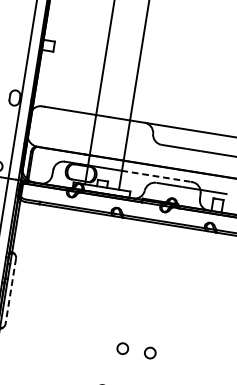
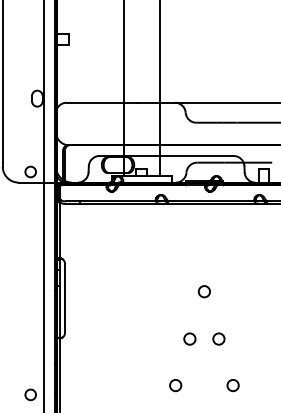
line: (156, 176) -> (196, 156), dashed -> solid
line: (11, 291) -> (65, 298), dashed -> solid
circle: (142, 305) -> (203, 291), added

